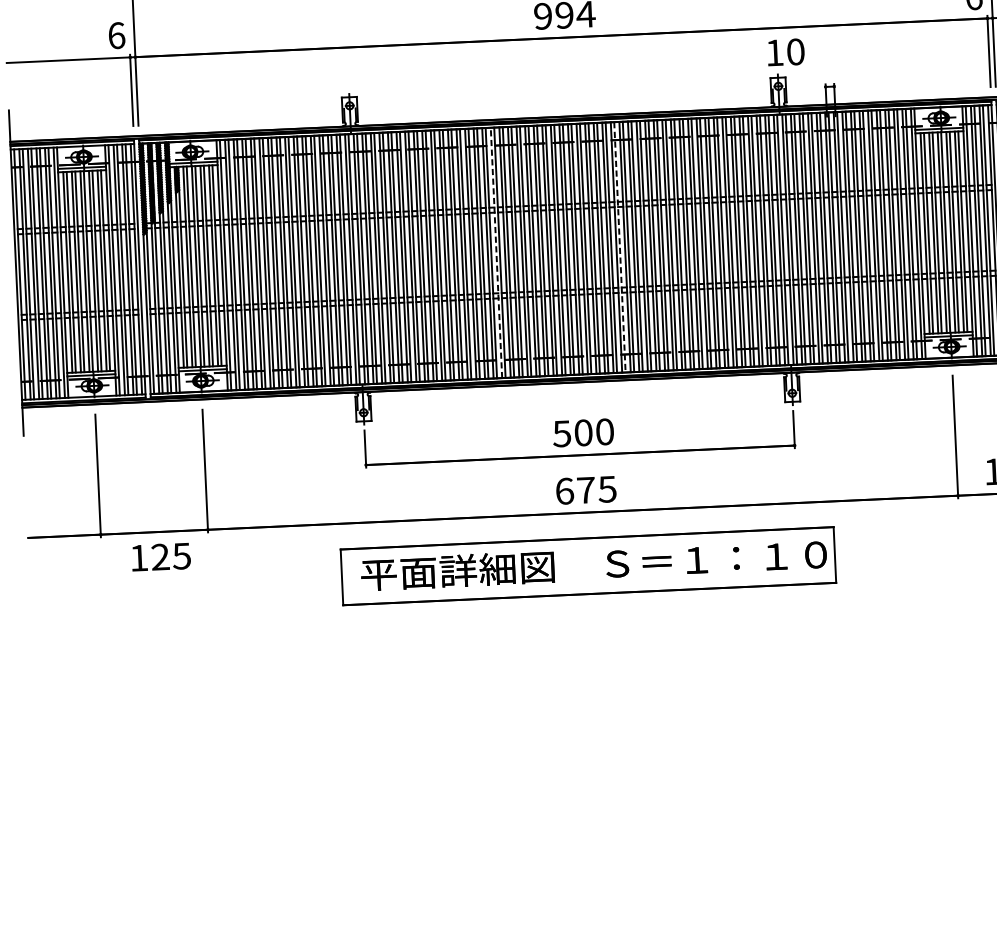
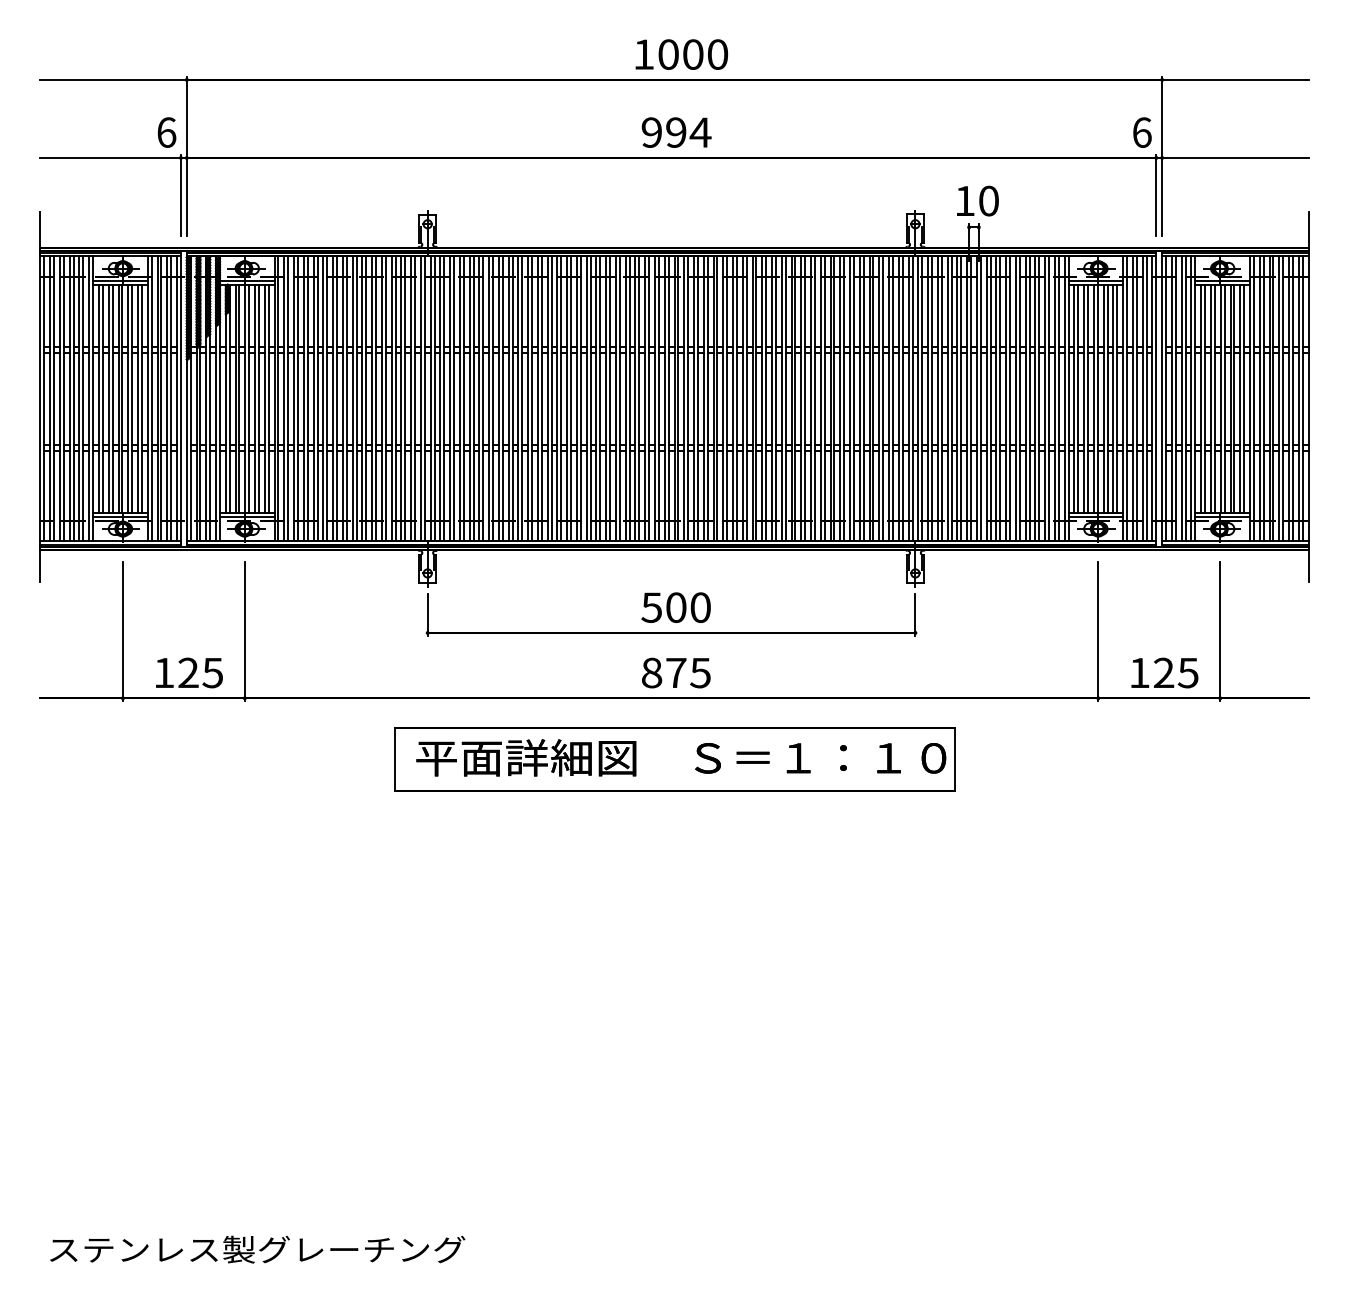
text: (785, 51) -> (977, 200), moved
line: (620, 247) -> (727, 399), dashed -> solid
line: (496, 252) -> (586, 398), dashed -> solid
text: (565, 490) -> (652, 672), 675 -> 875
text: (161, 556) -> (189, 672), moved

